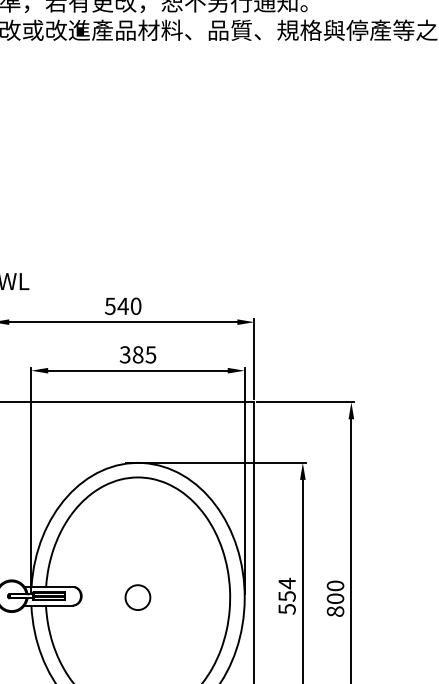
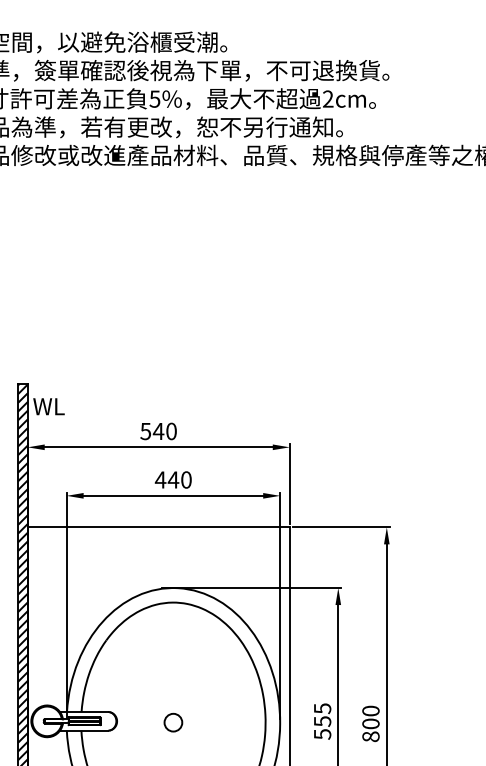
text: (137, 354) -> (172, 479), 385 -> 440
text: (287, 583) -> (322, 708), 554 -> 555
circle: (138, 597) -> (173, 722), size x0.71

